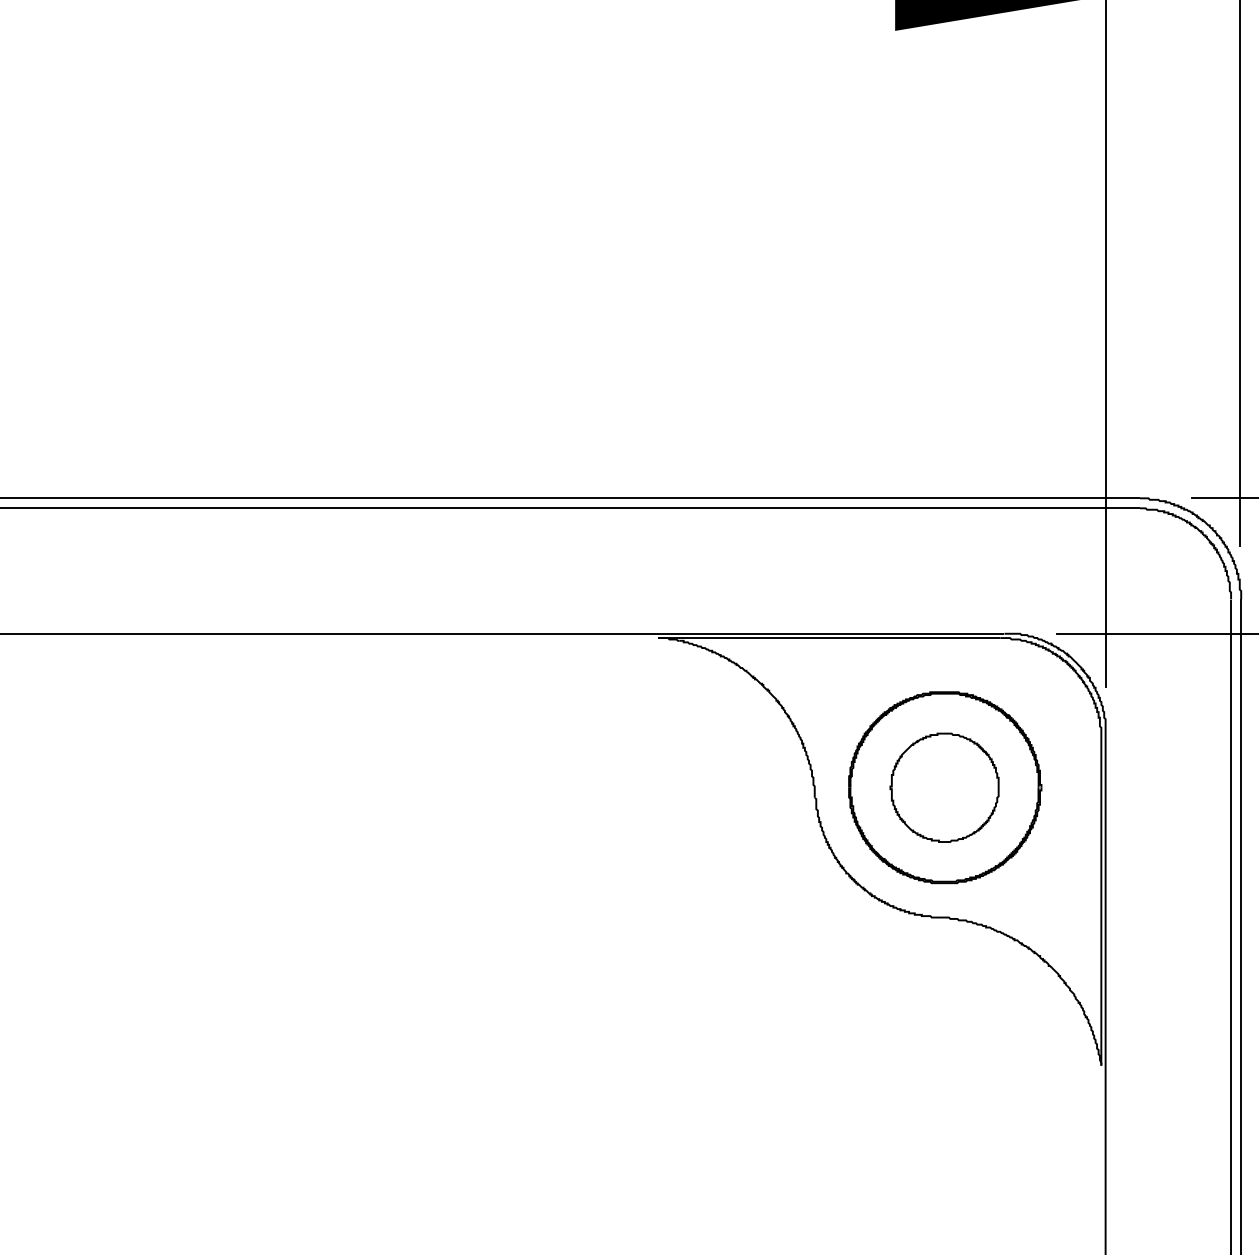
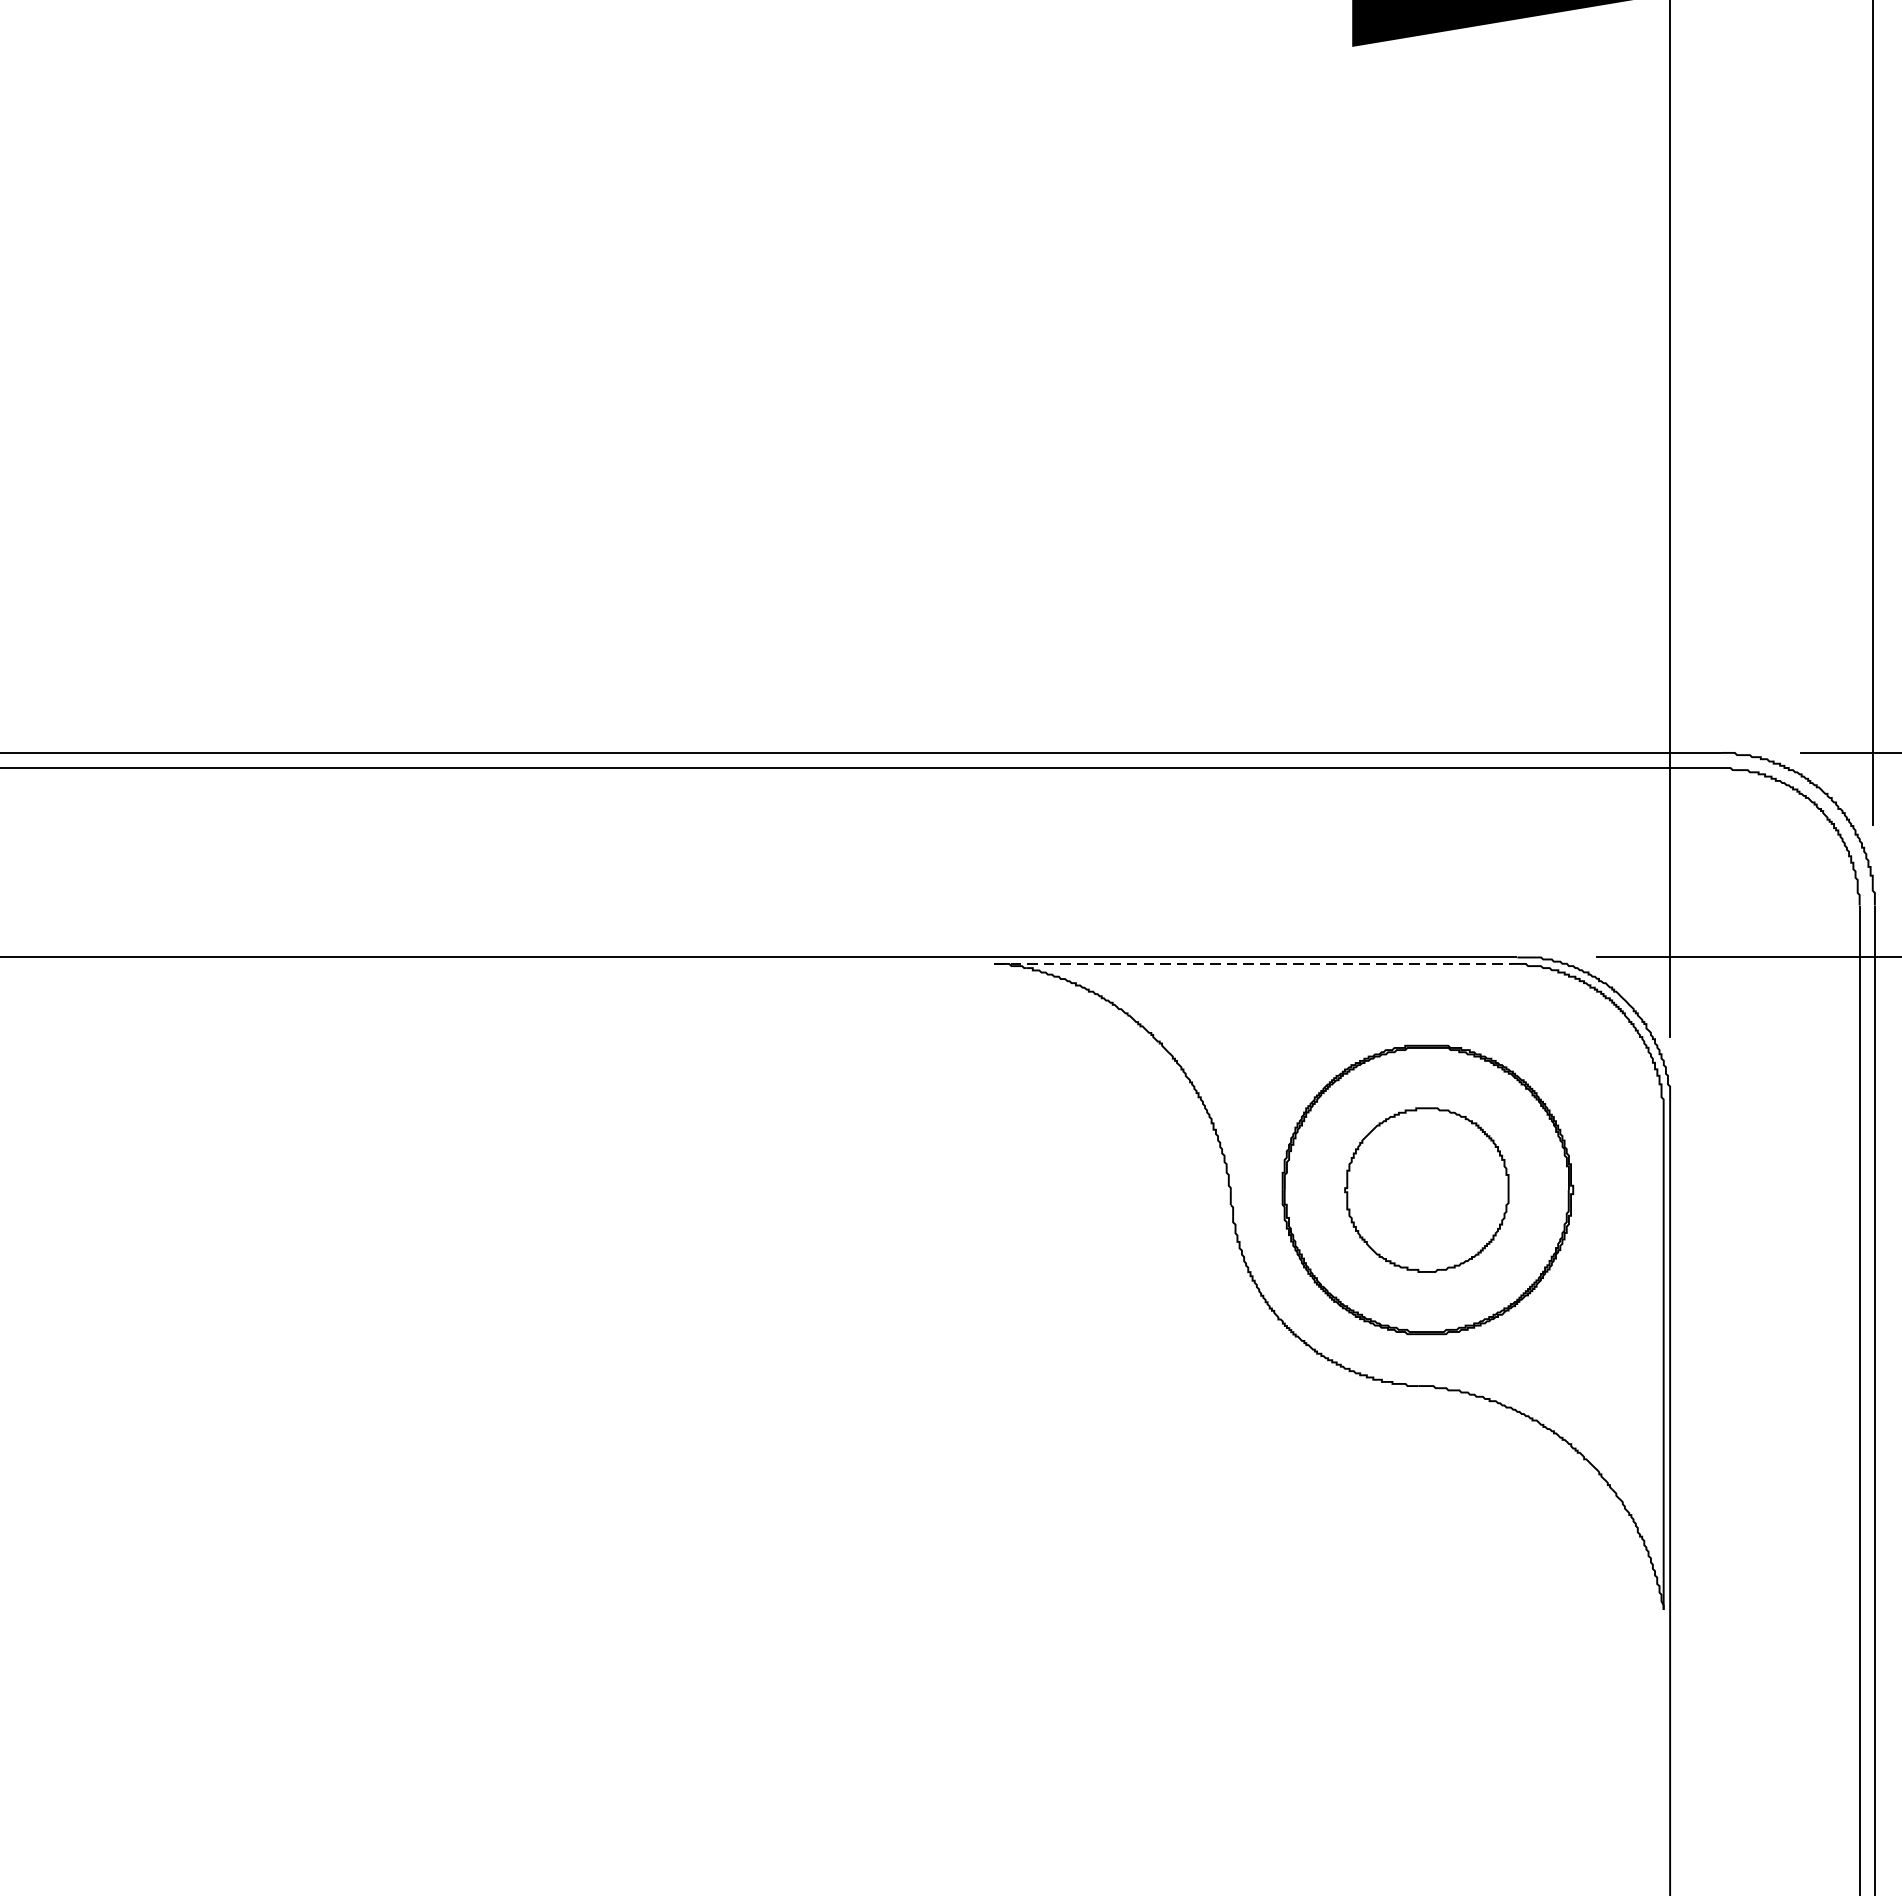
line: (829, 638) -> (1253, 964), solid -> dashed

